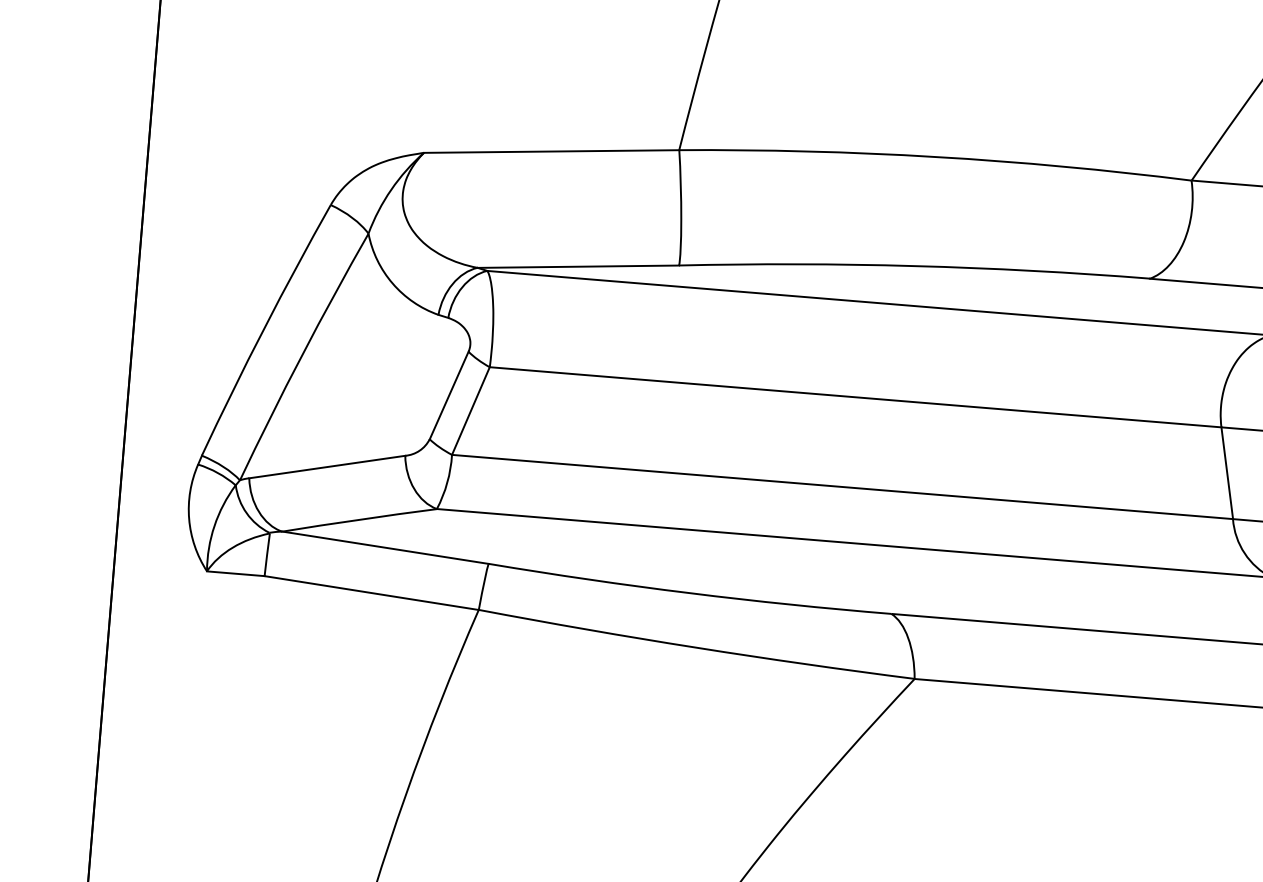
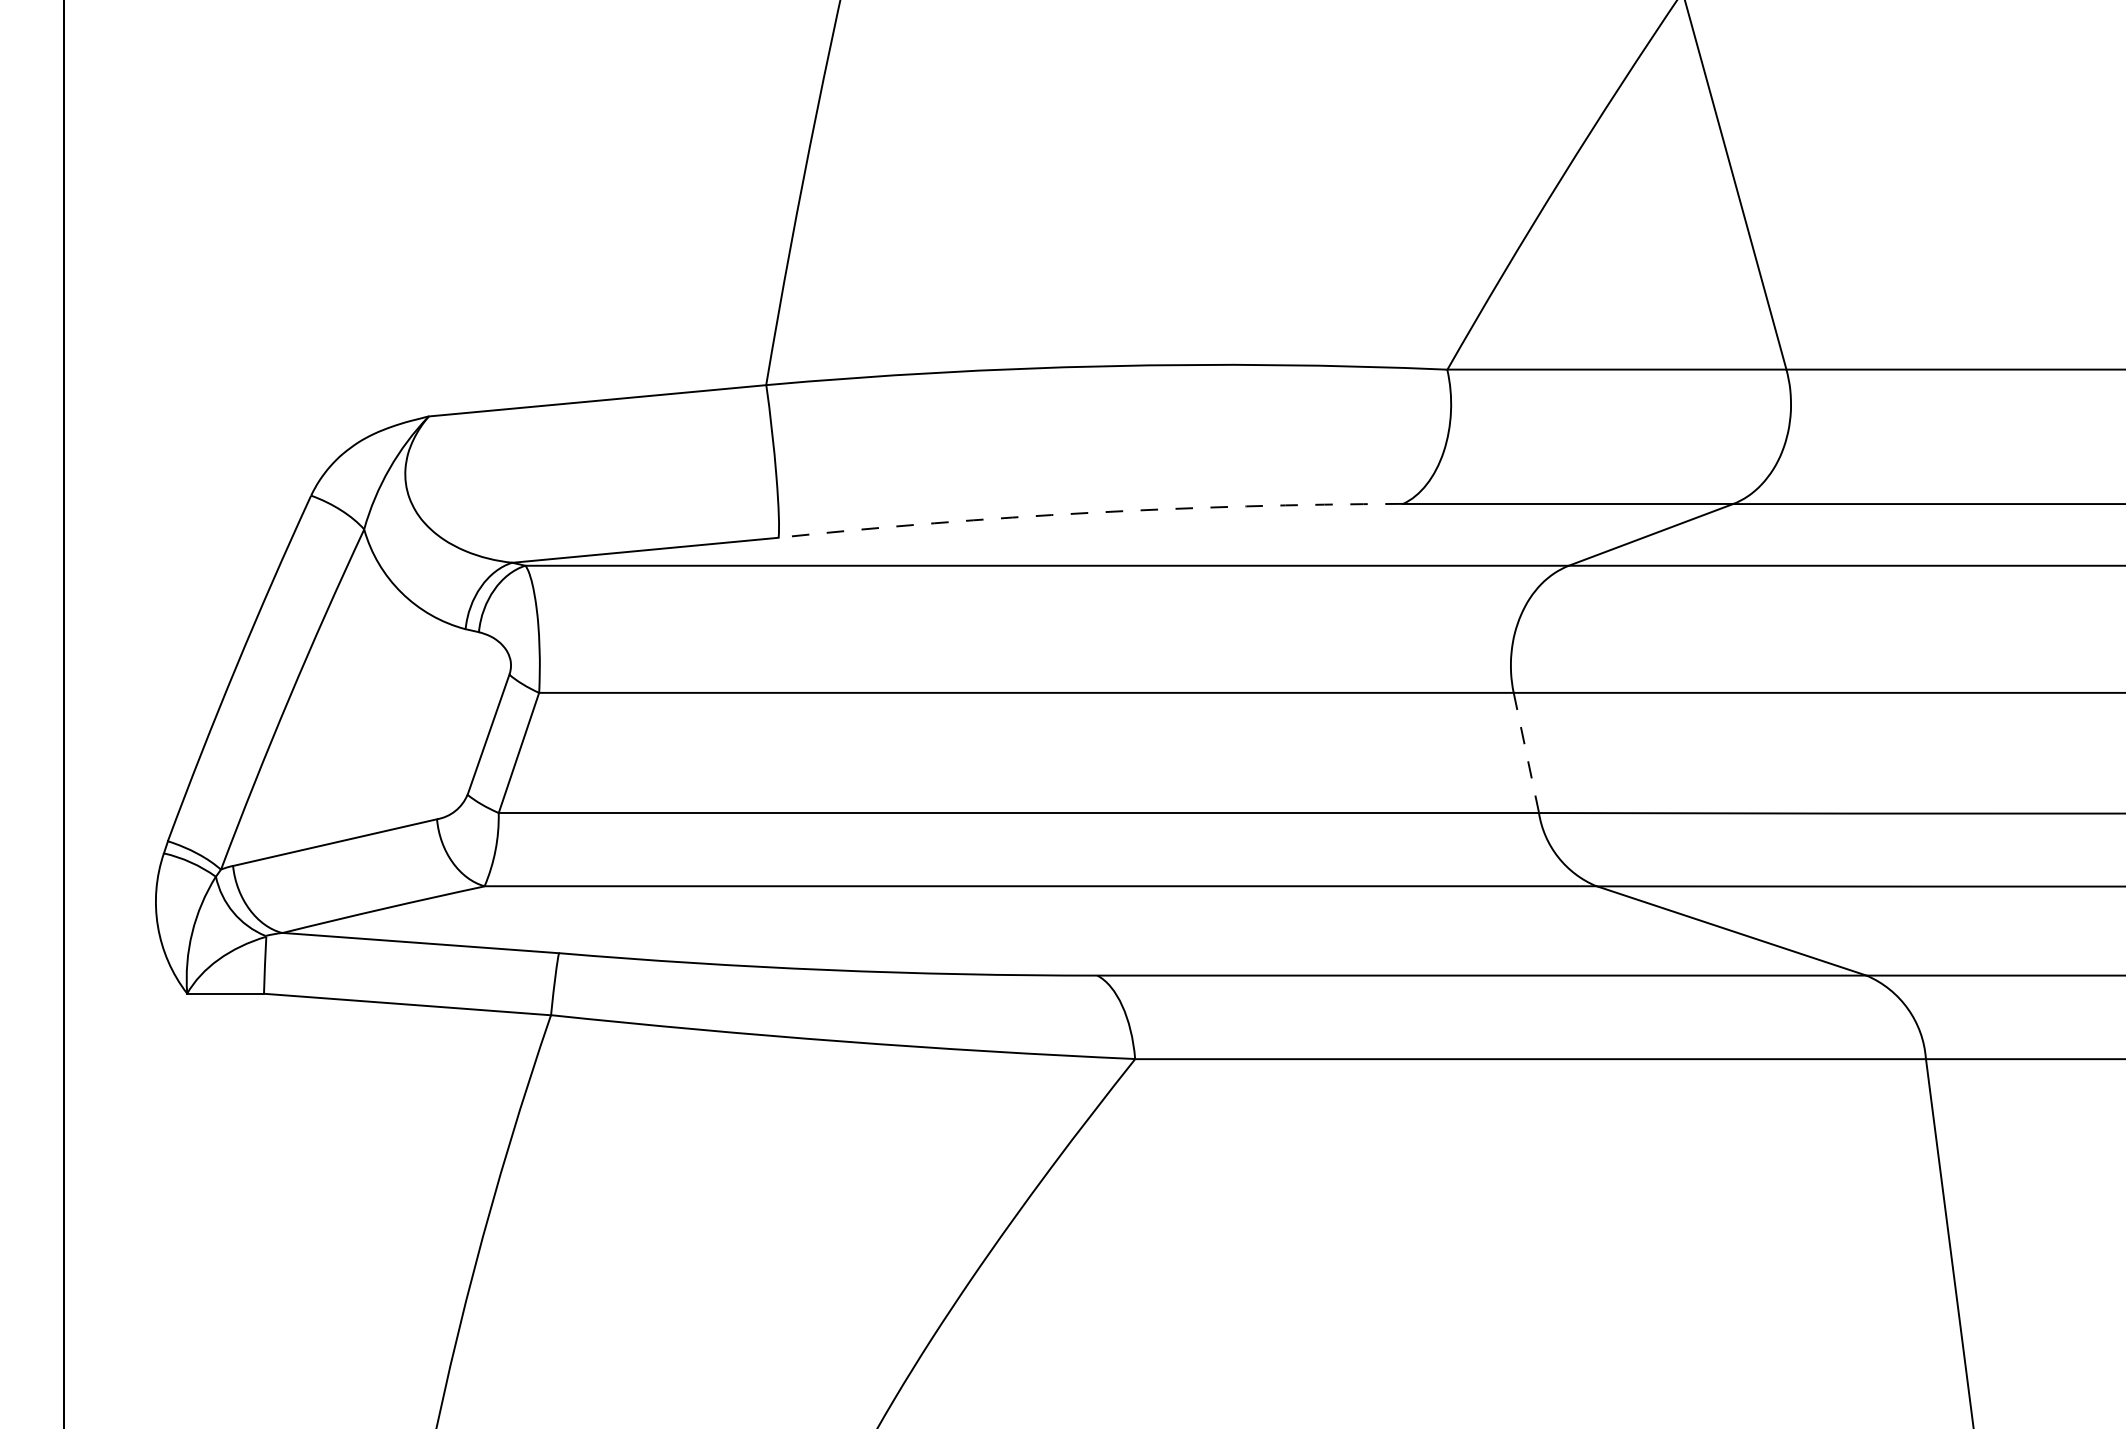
arc: (914, 265) -> (1090, 512), solid -> dashed
line: (1227, 473) -> (1526, 753), solid -> dashed

